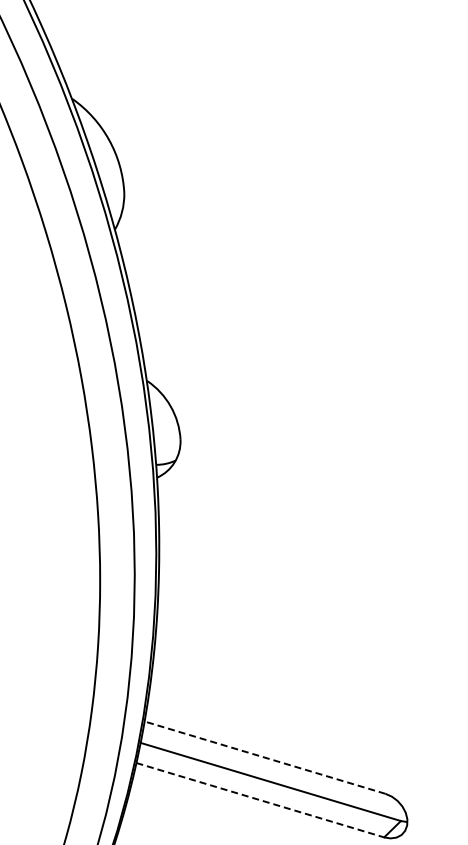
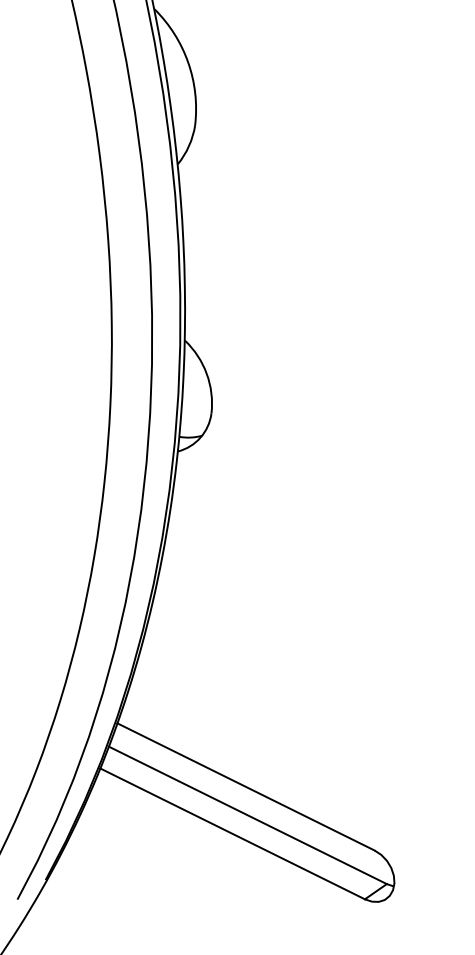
line: (264, 757) -> (245, 786), dashed -> solid
line: (260, 800) -> (232, 834), dashed -> solid

